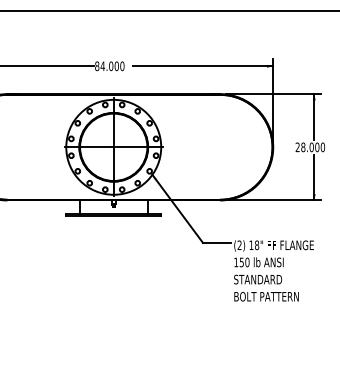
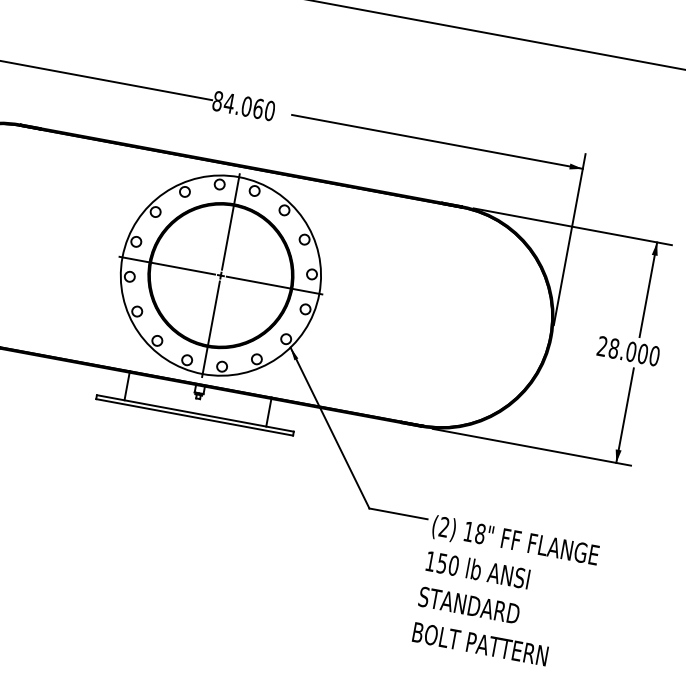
text: (116, 65) -> (258, 107), 84.000 -> 84.060

